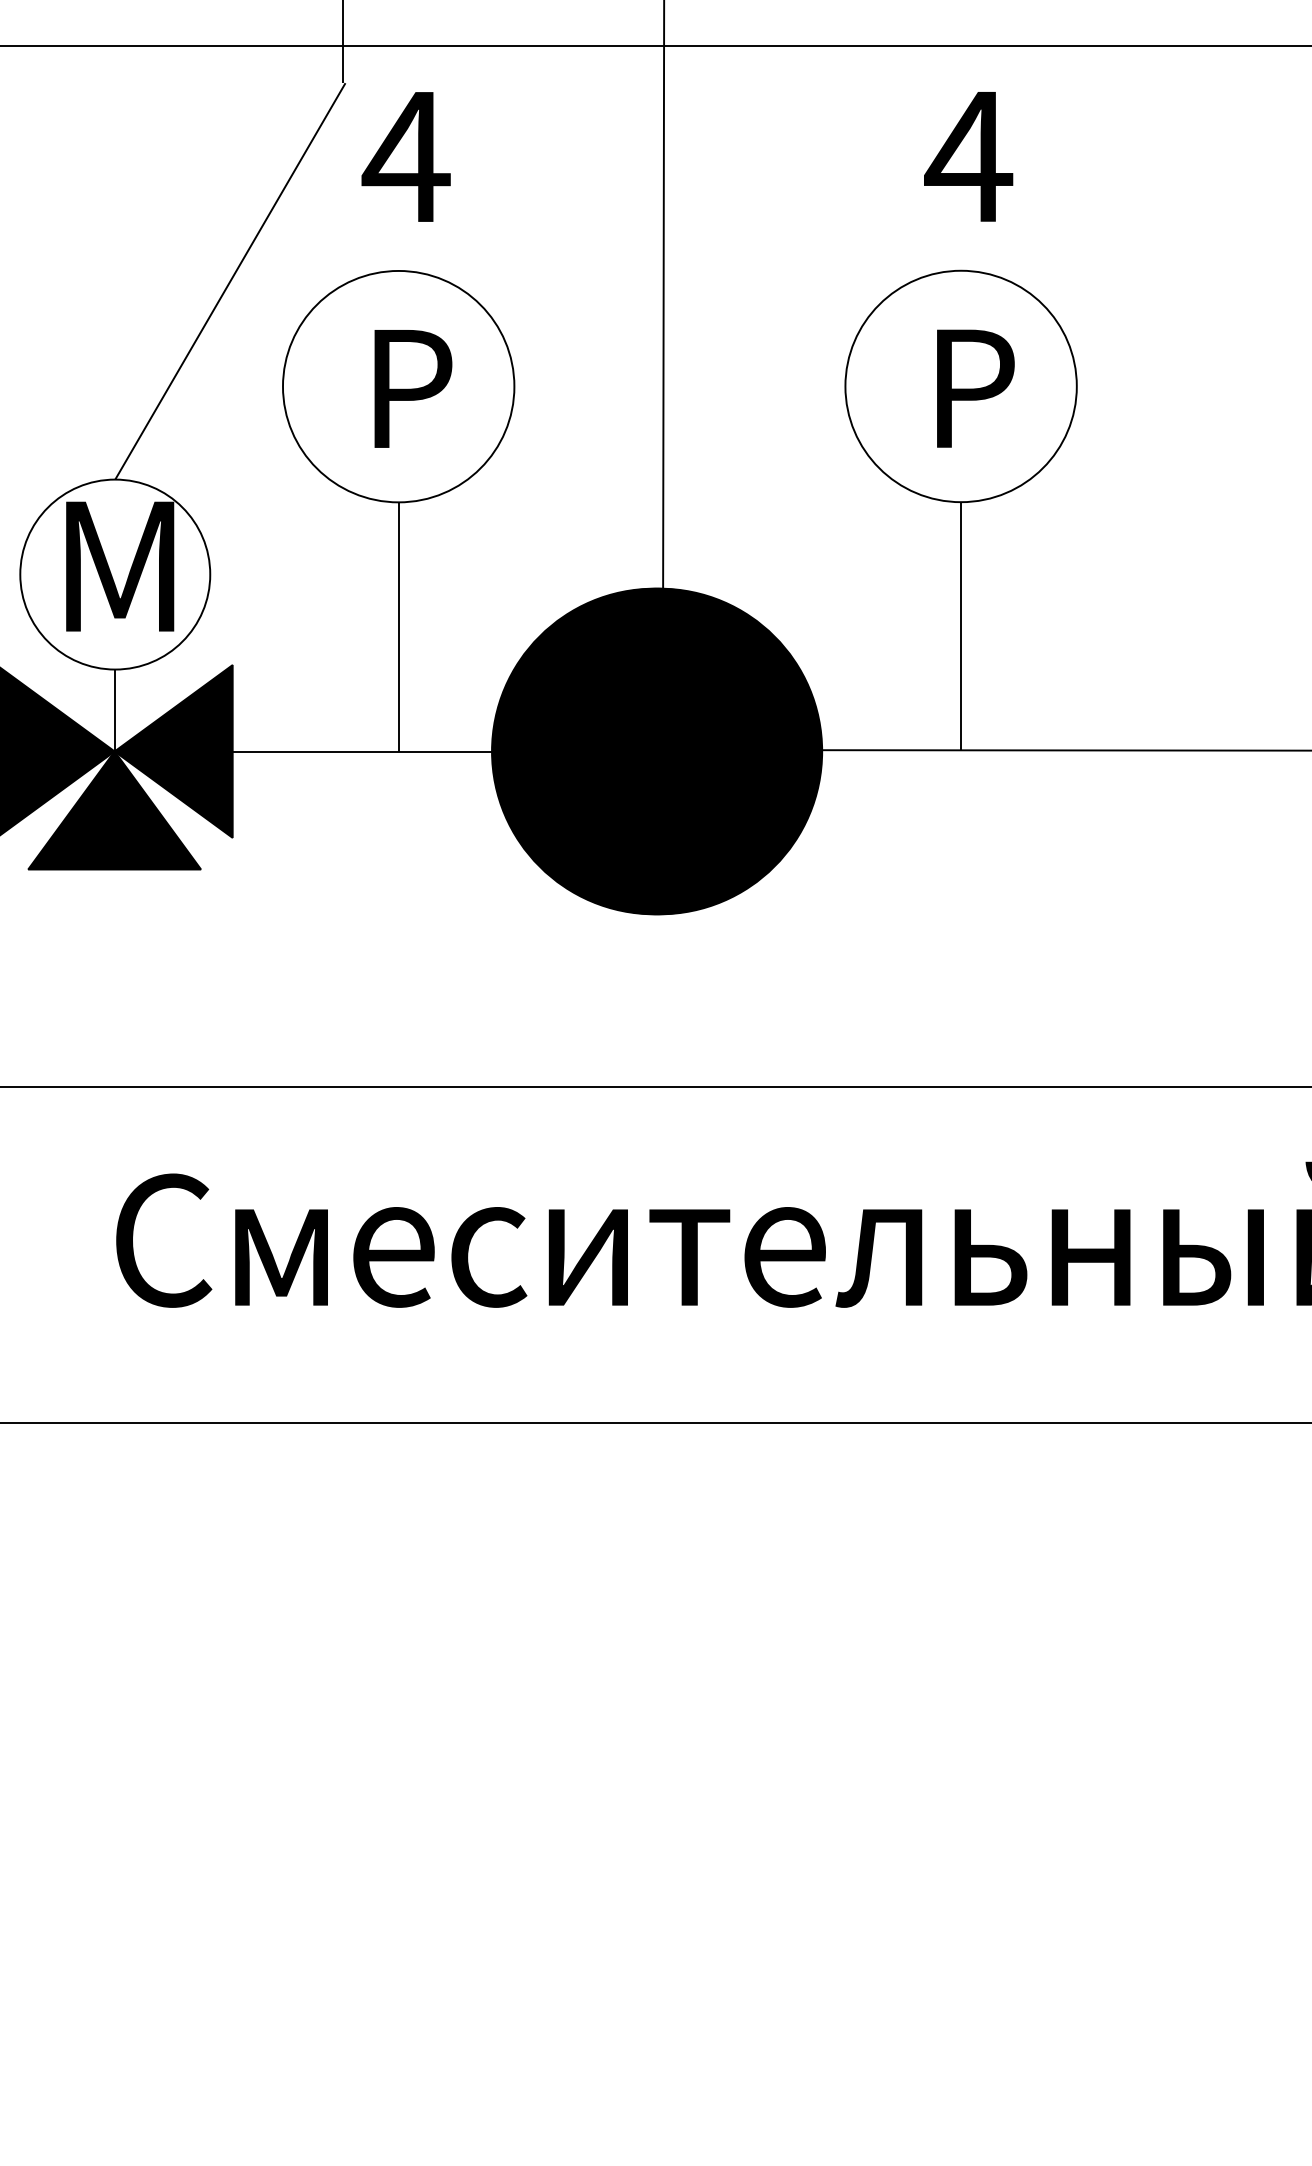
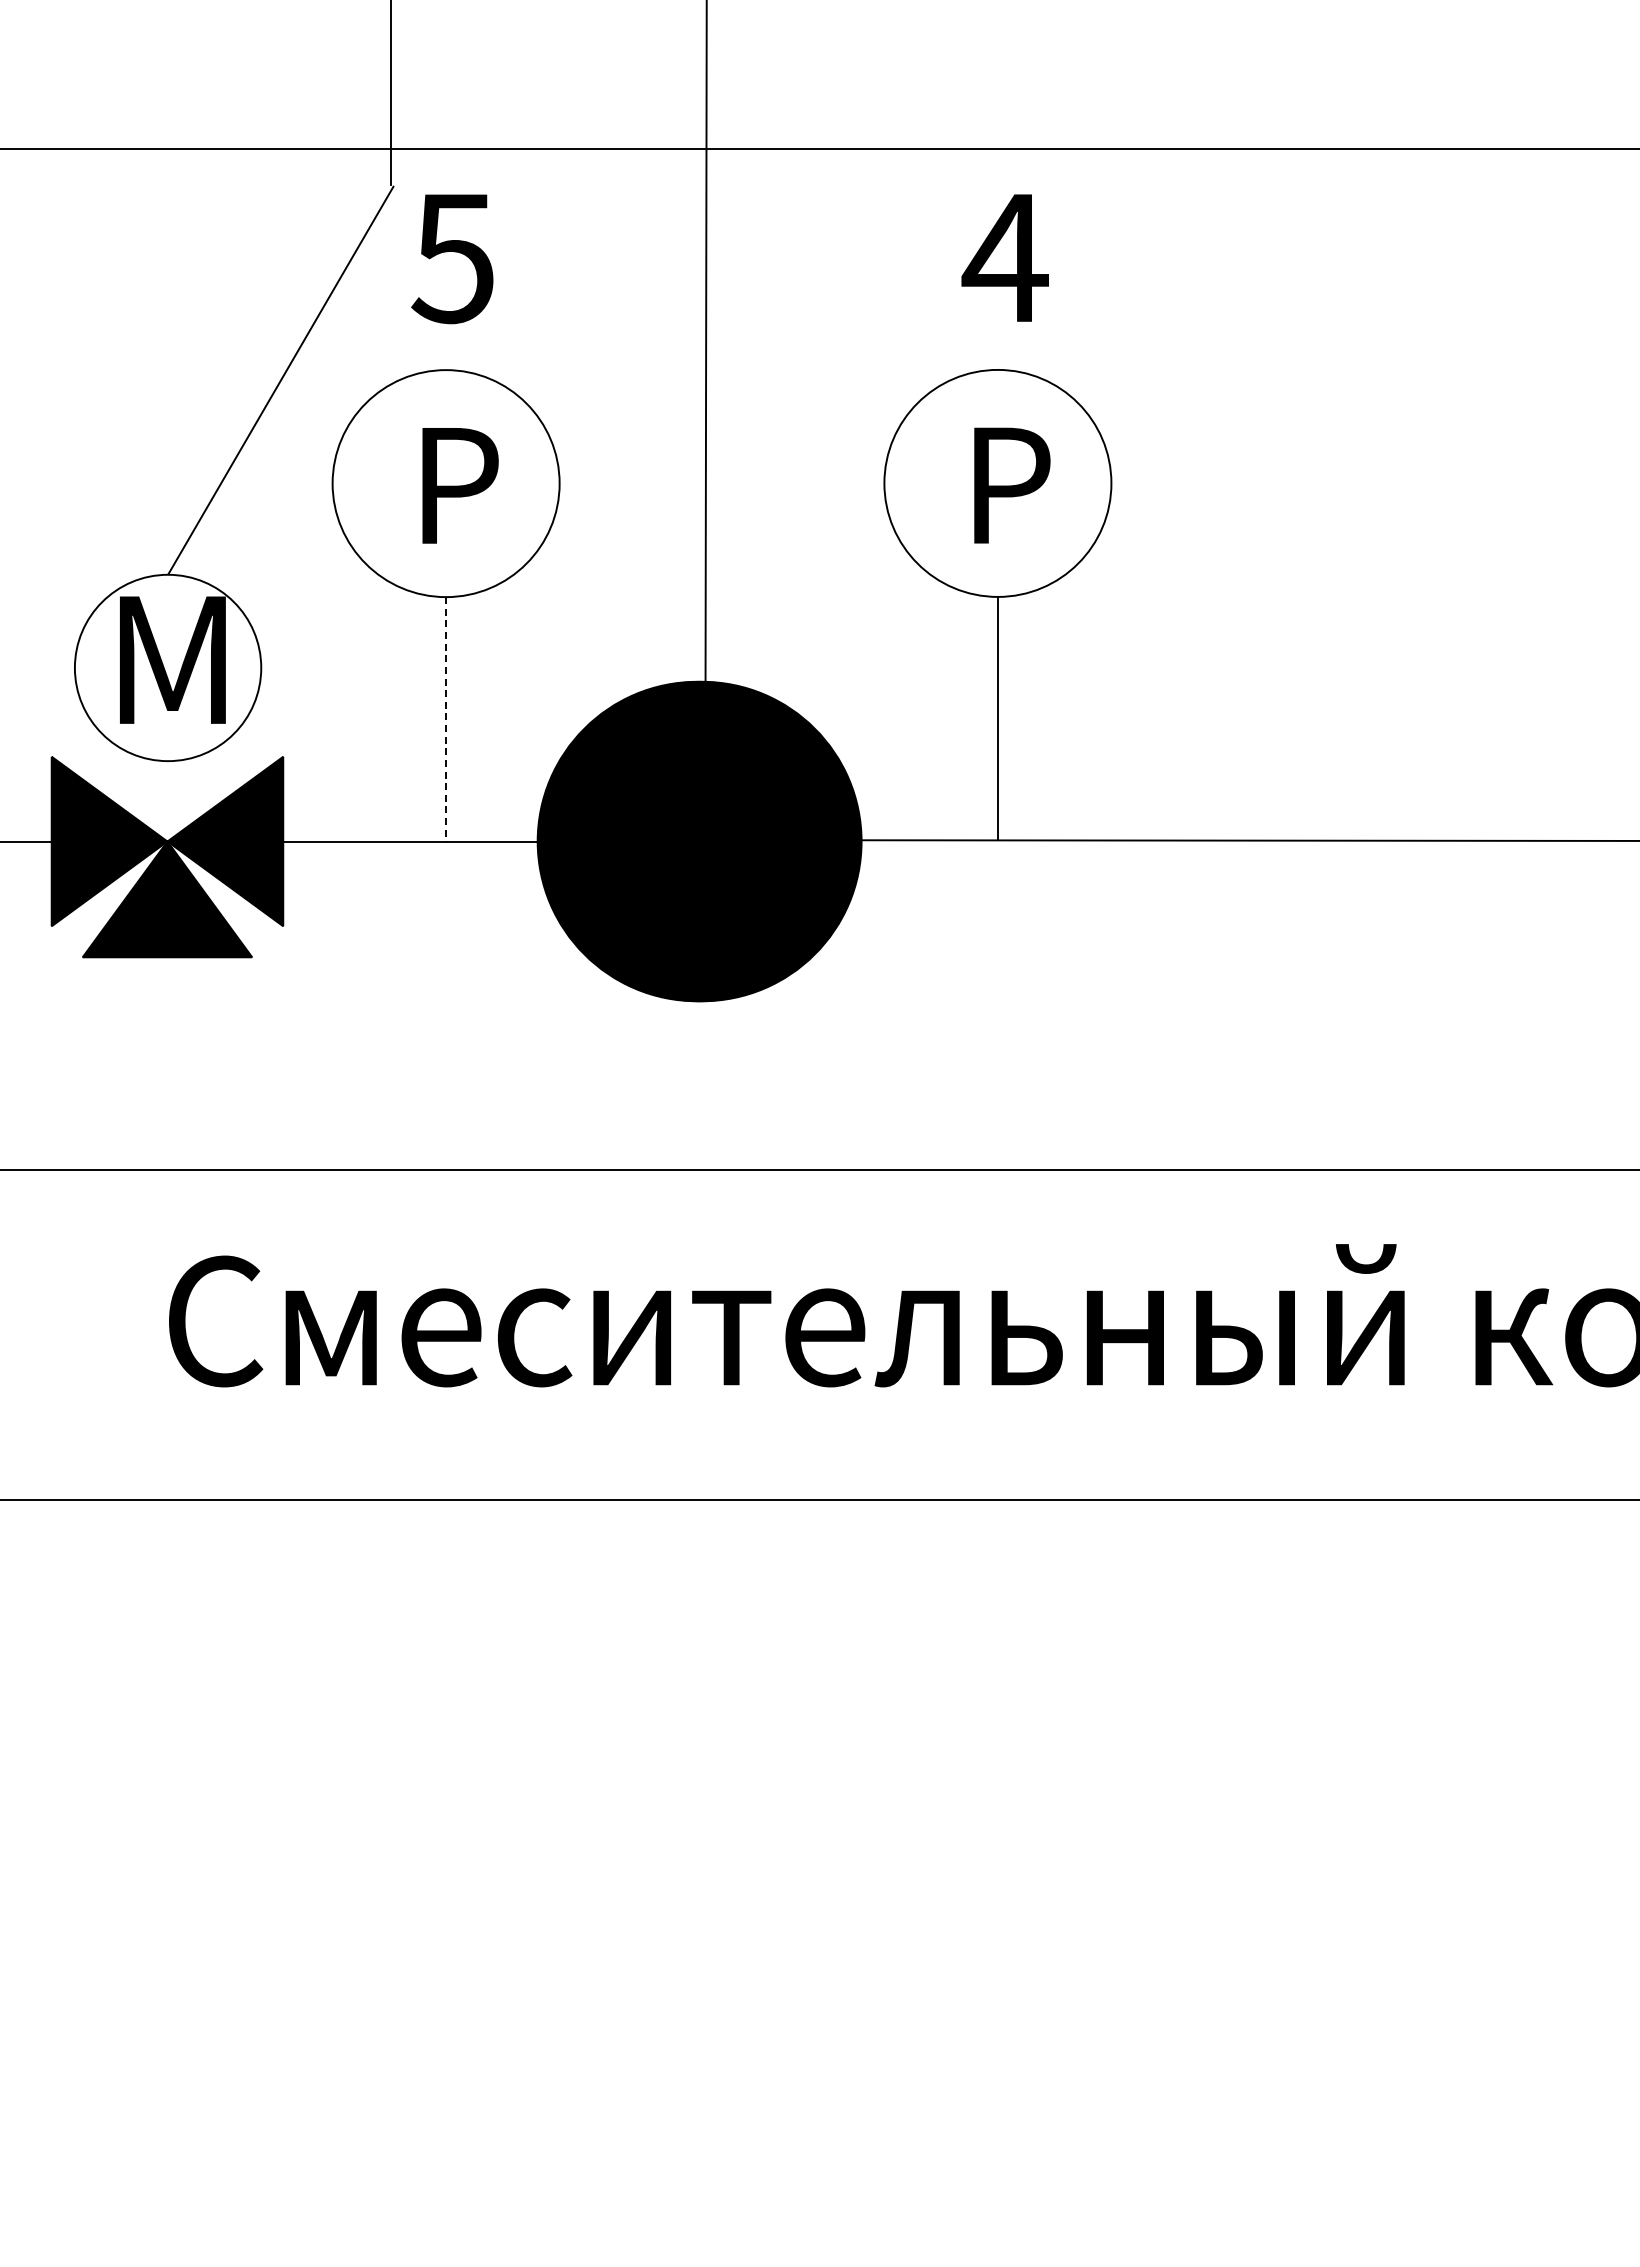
text: (406, 158) -> (453, 259), 4 -> 5
line: (399, 627) -> (446, 719), solid -> dashed
line: (115, 710) -> (168, 801), removed

